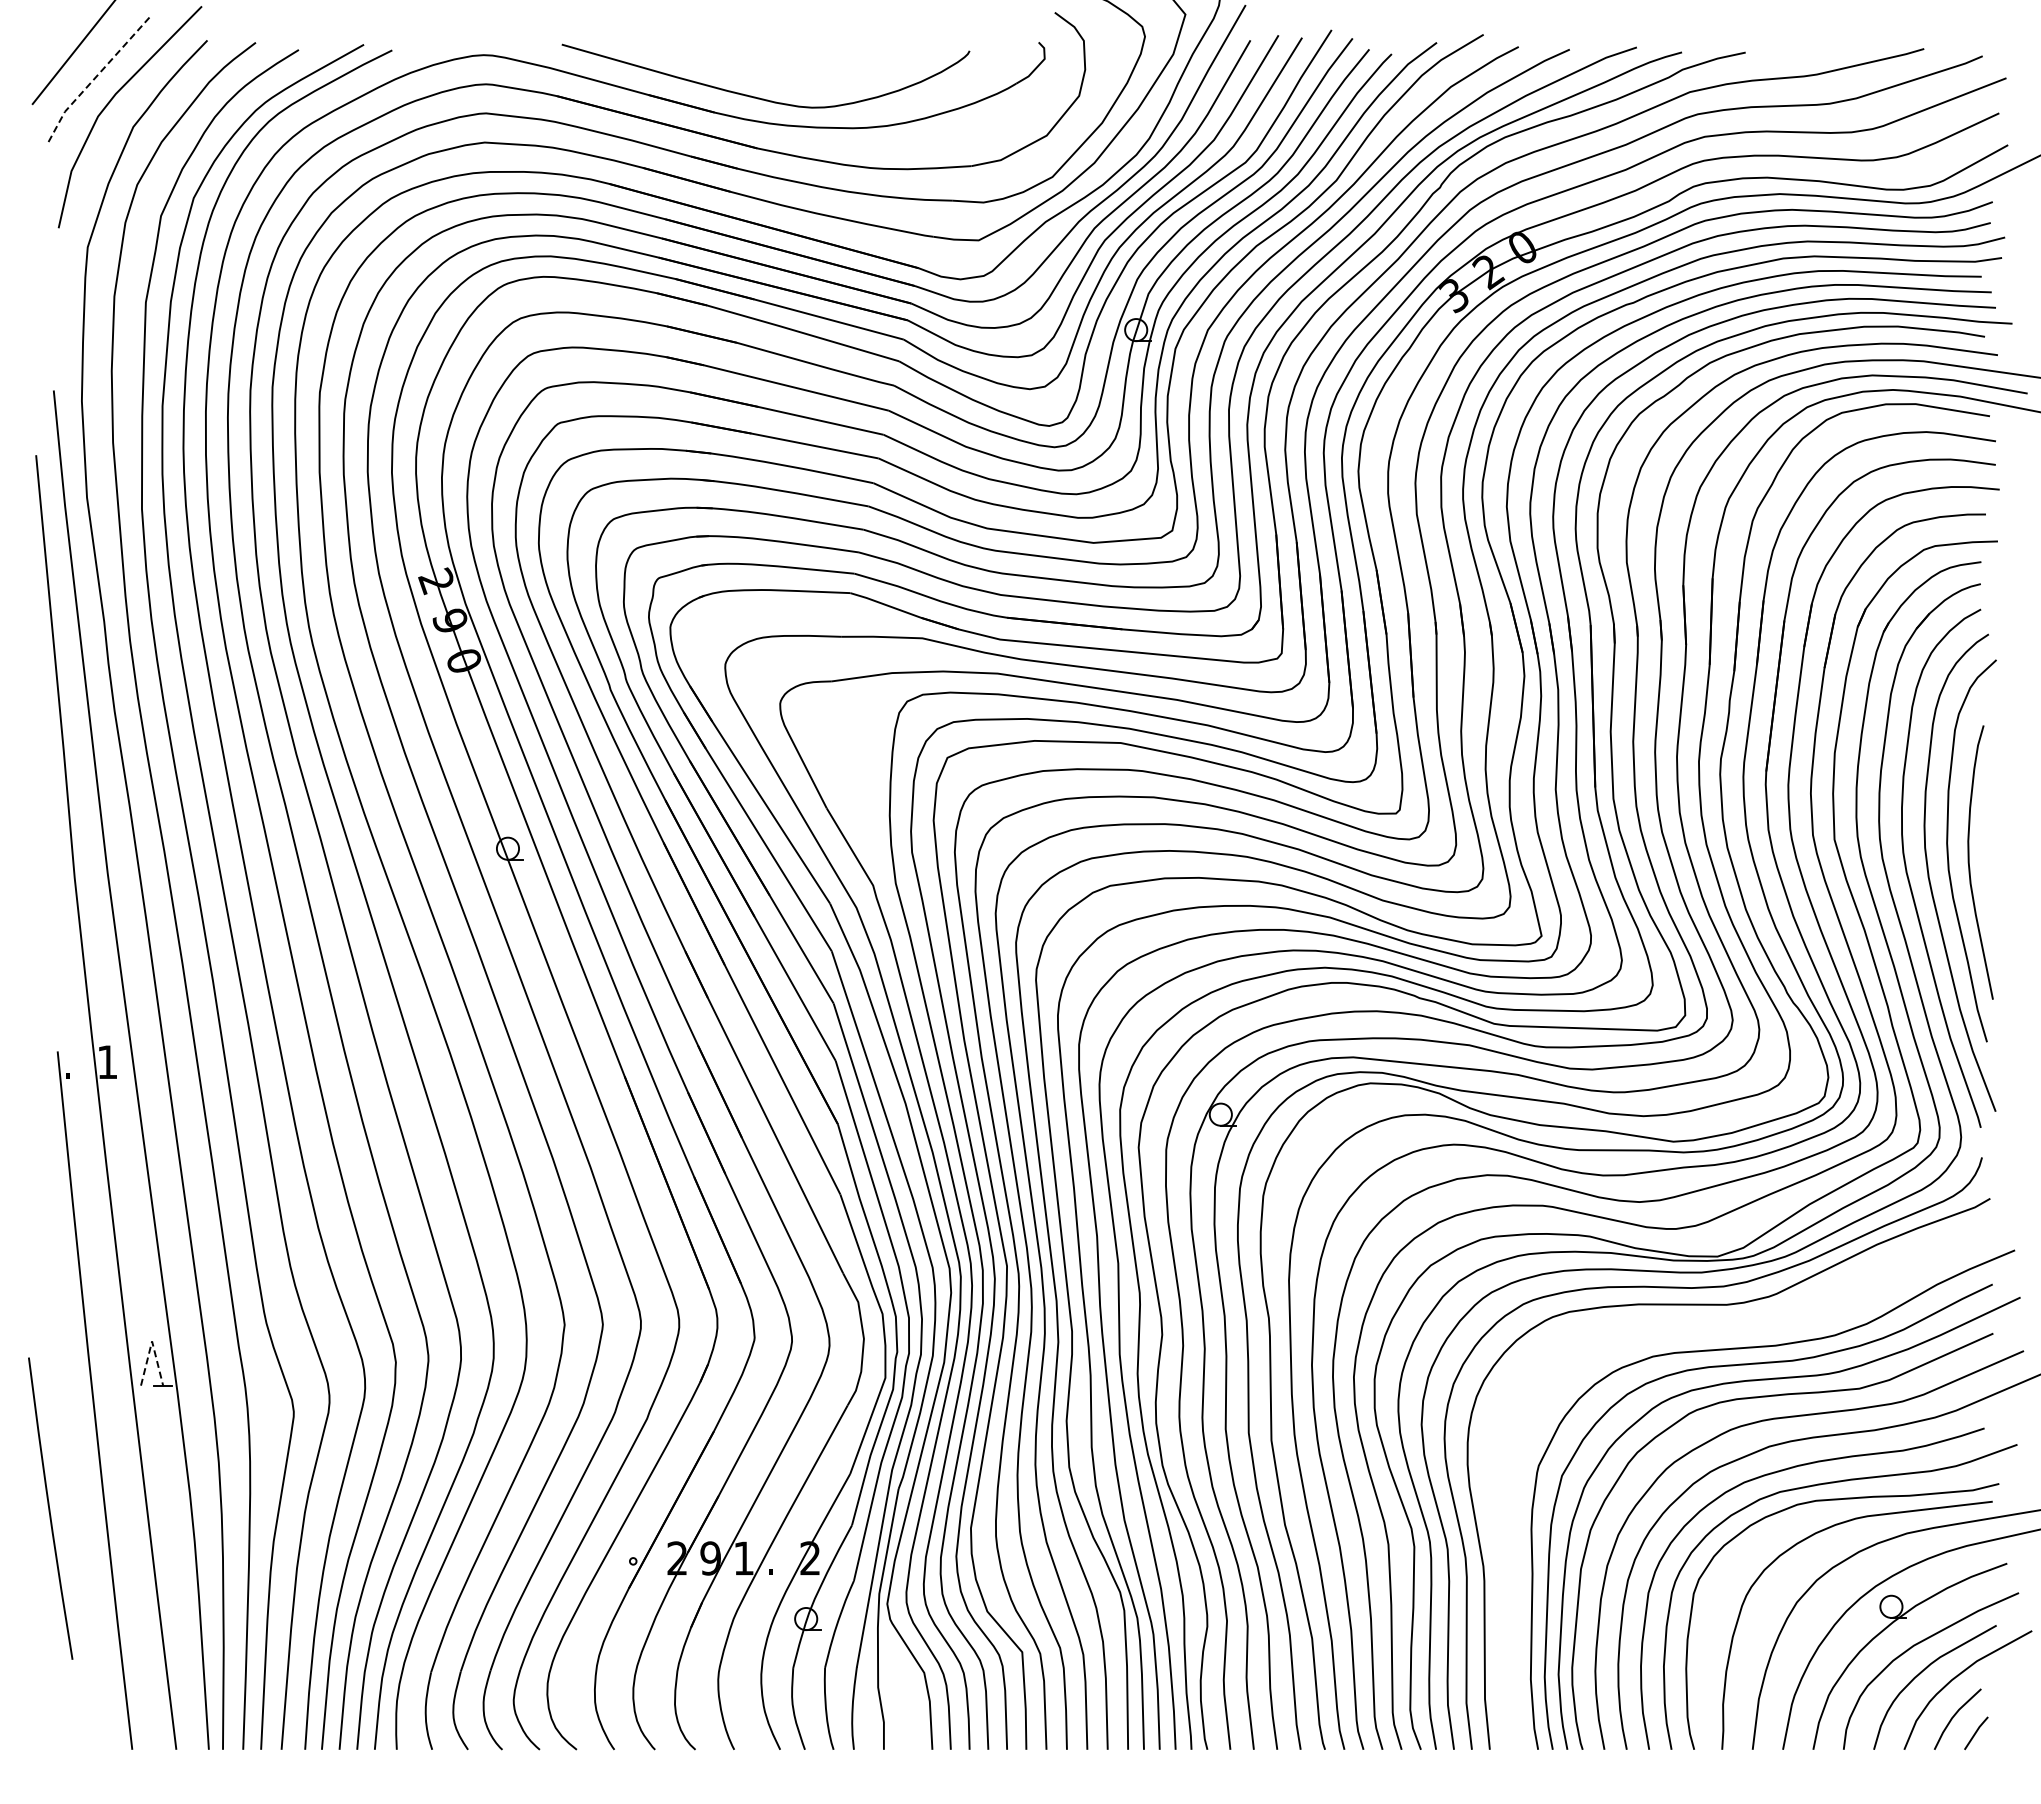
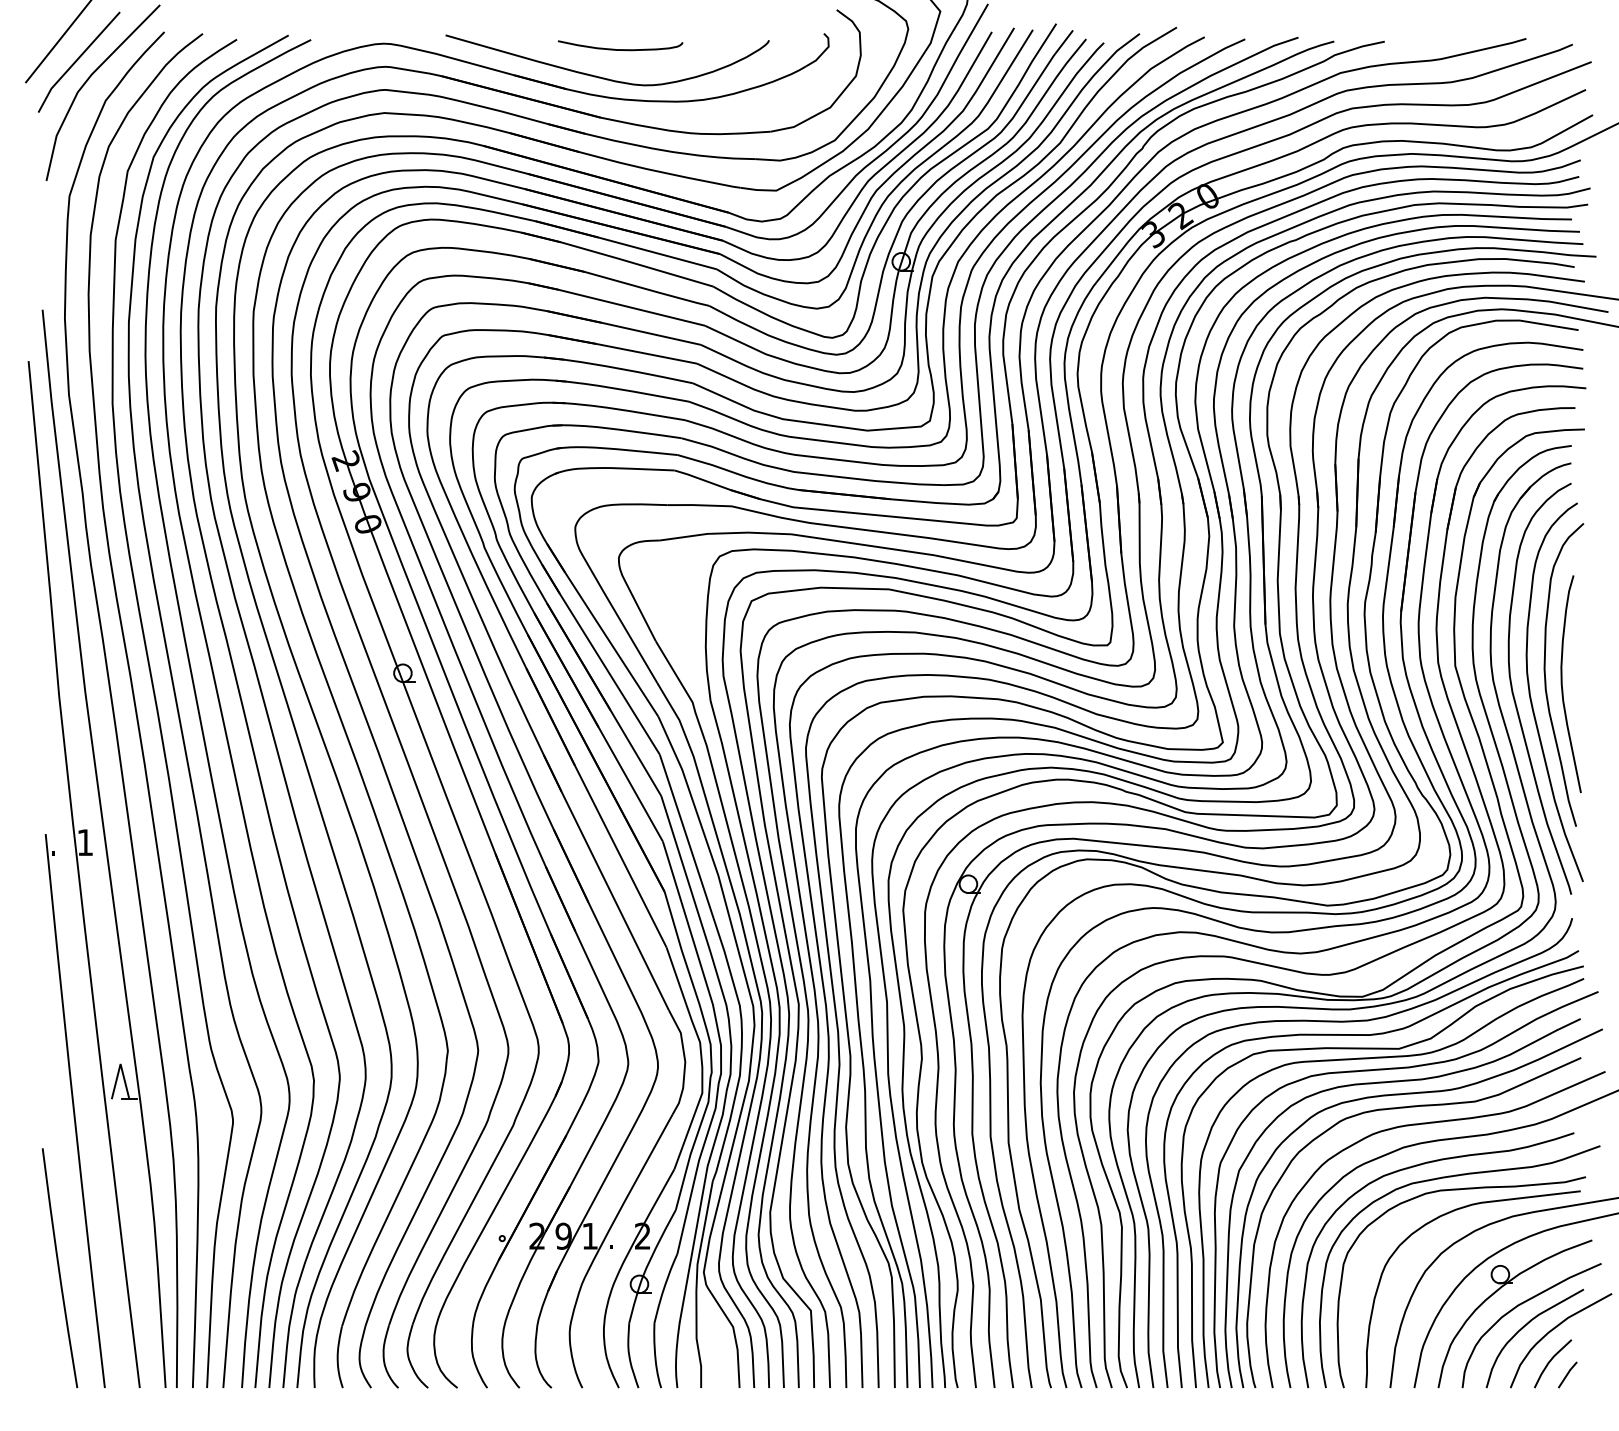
curve: (782, 62) -> (620, 49), added
line: (96, 76) -> (76, 60), dashed -> solid
part: (1739, 1334) -> (1379, 1058), added
line: (152, 1341) -> (120, 1064), dashed -> solid
curve: (50, 1508) -> (59, 1268), moved

